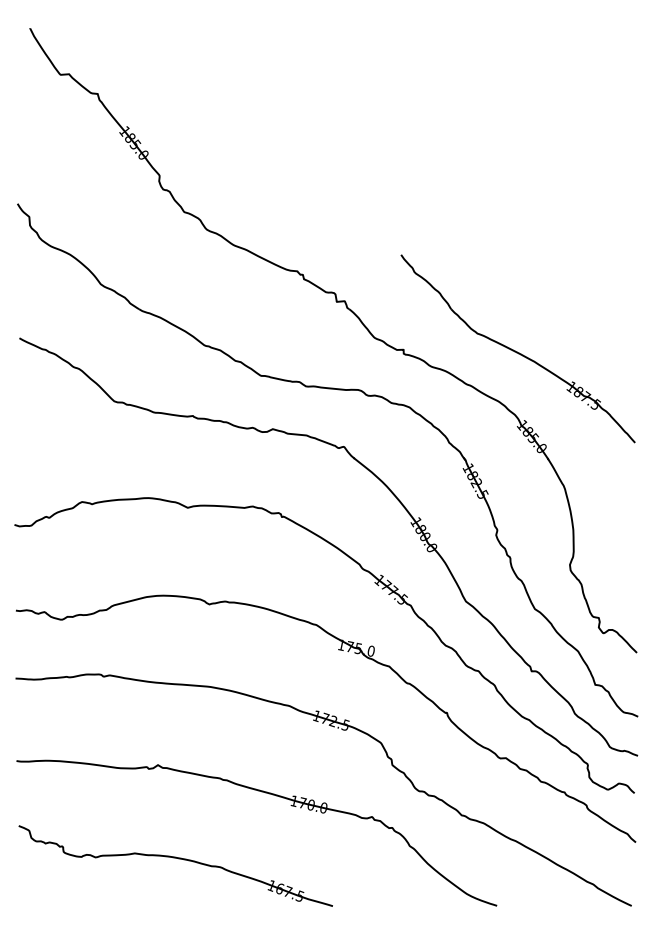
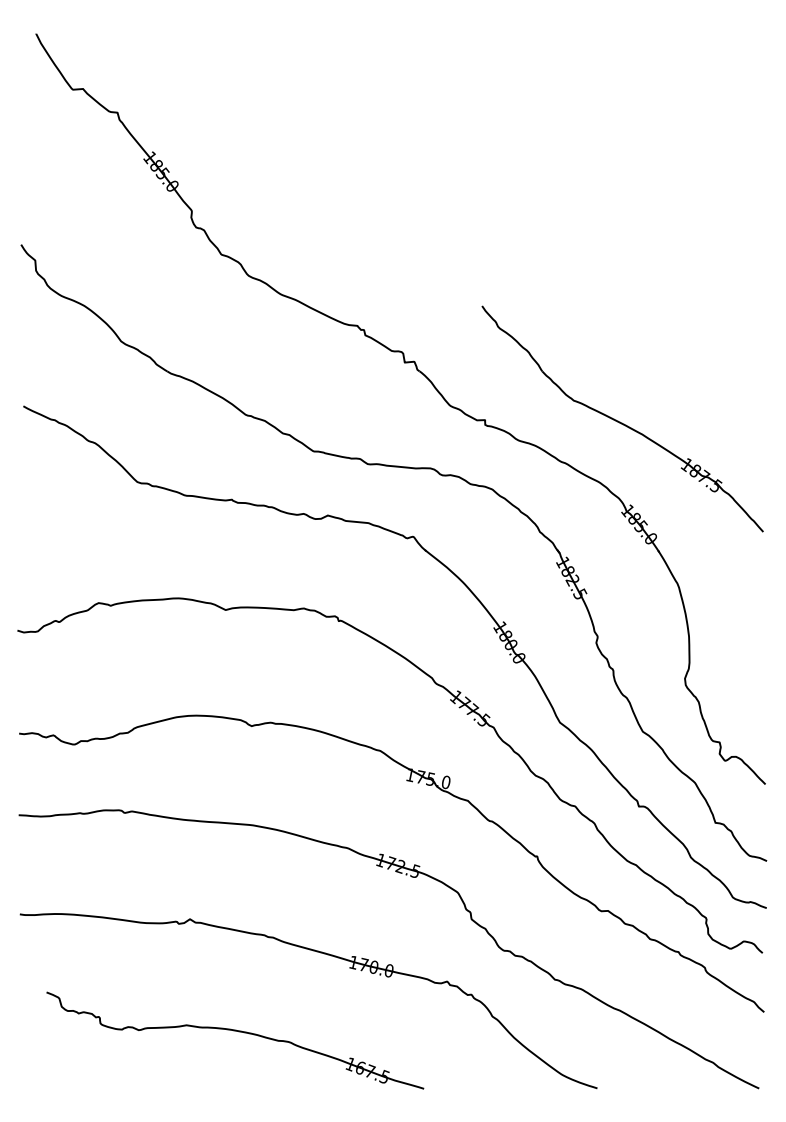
part: (178, 859) -> (238, 1032), moved

